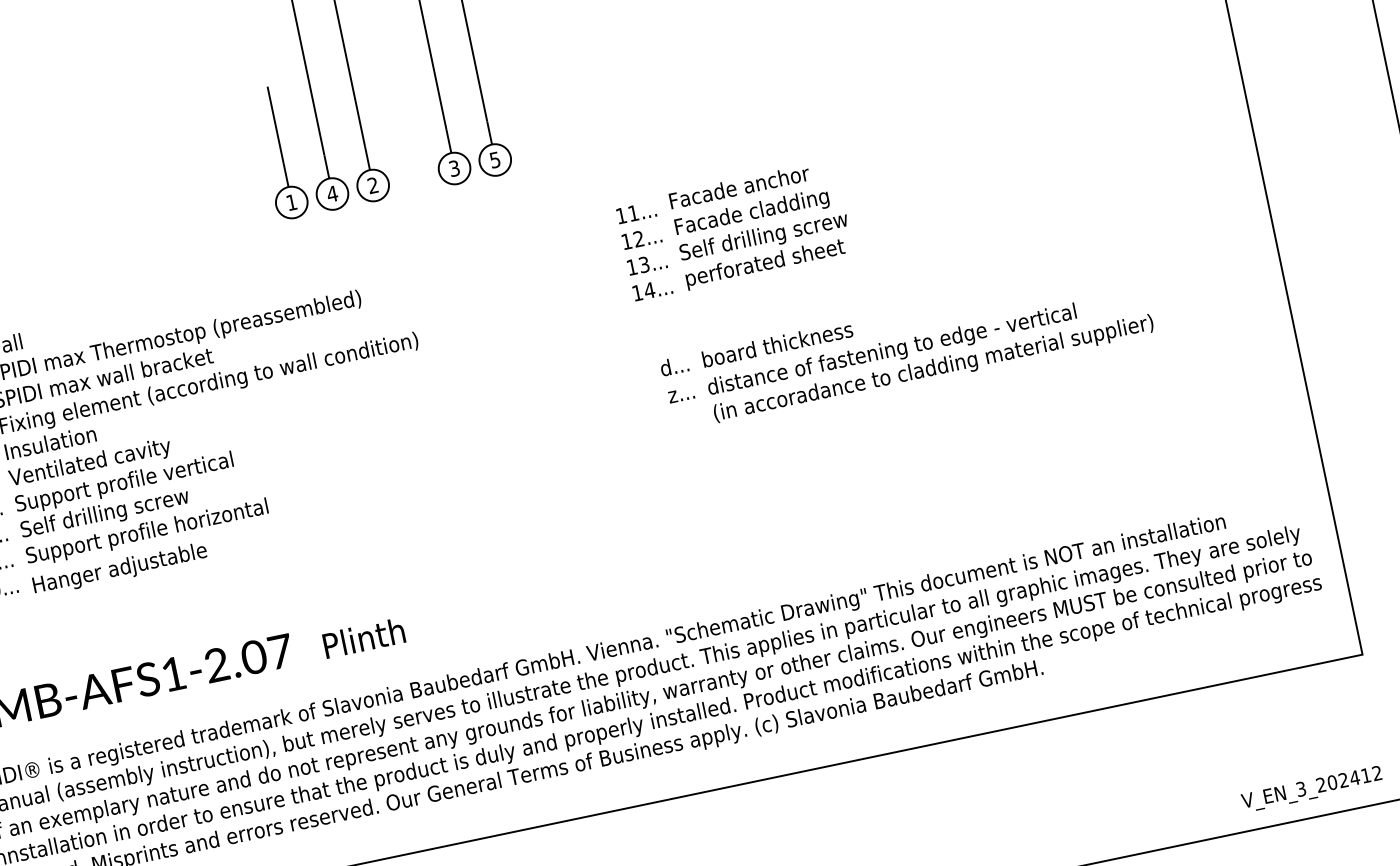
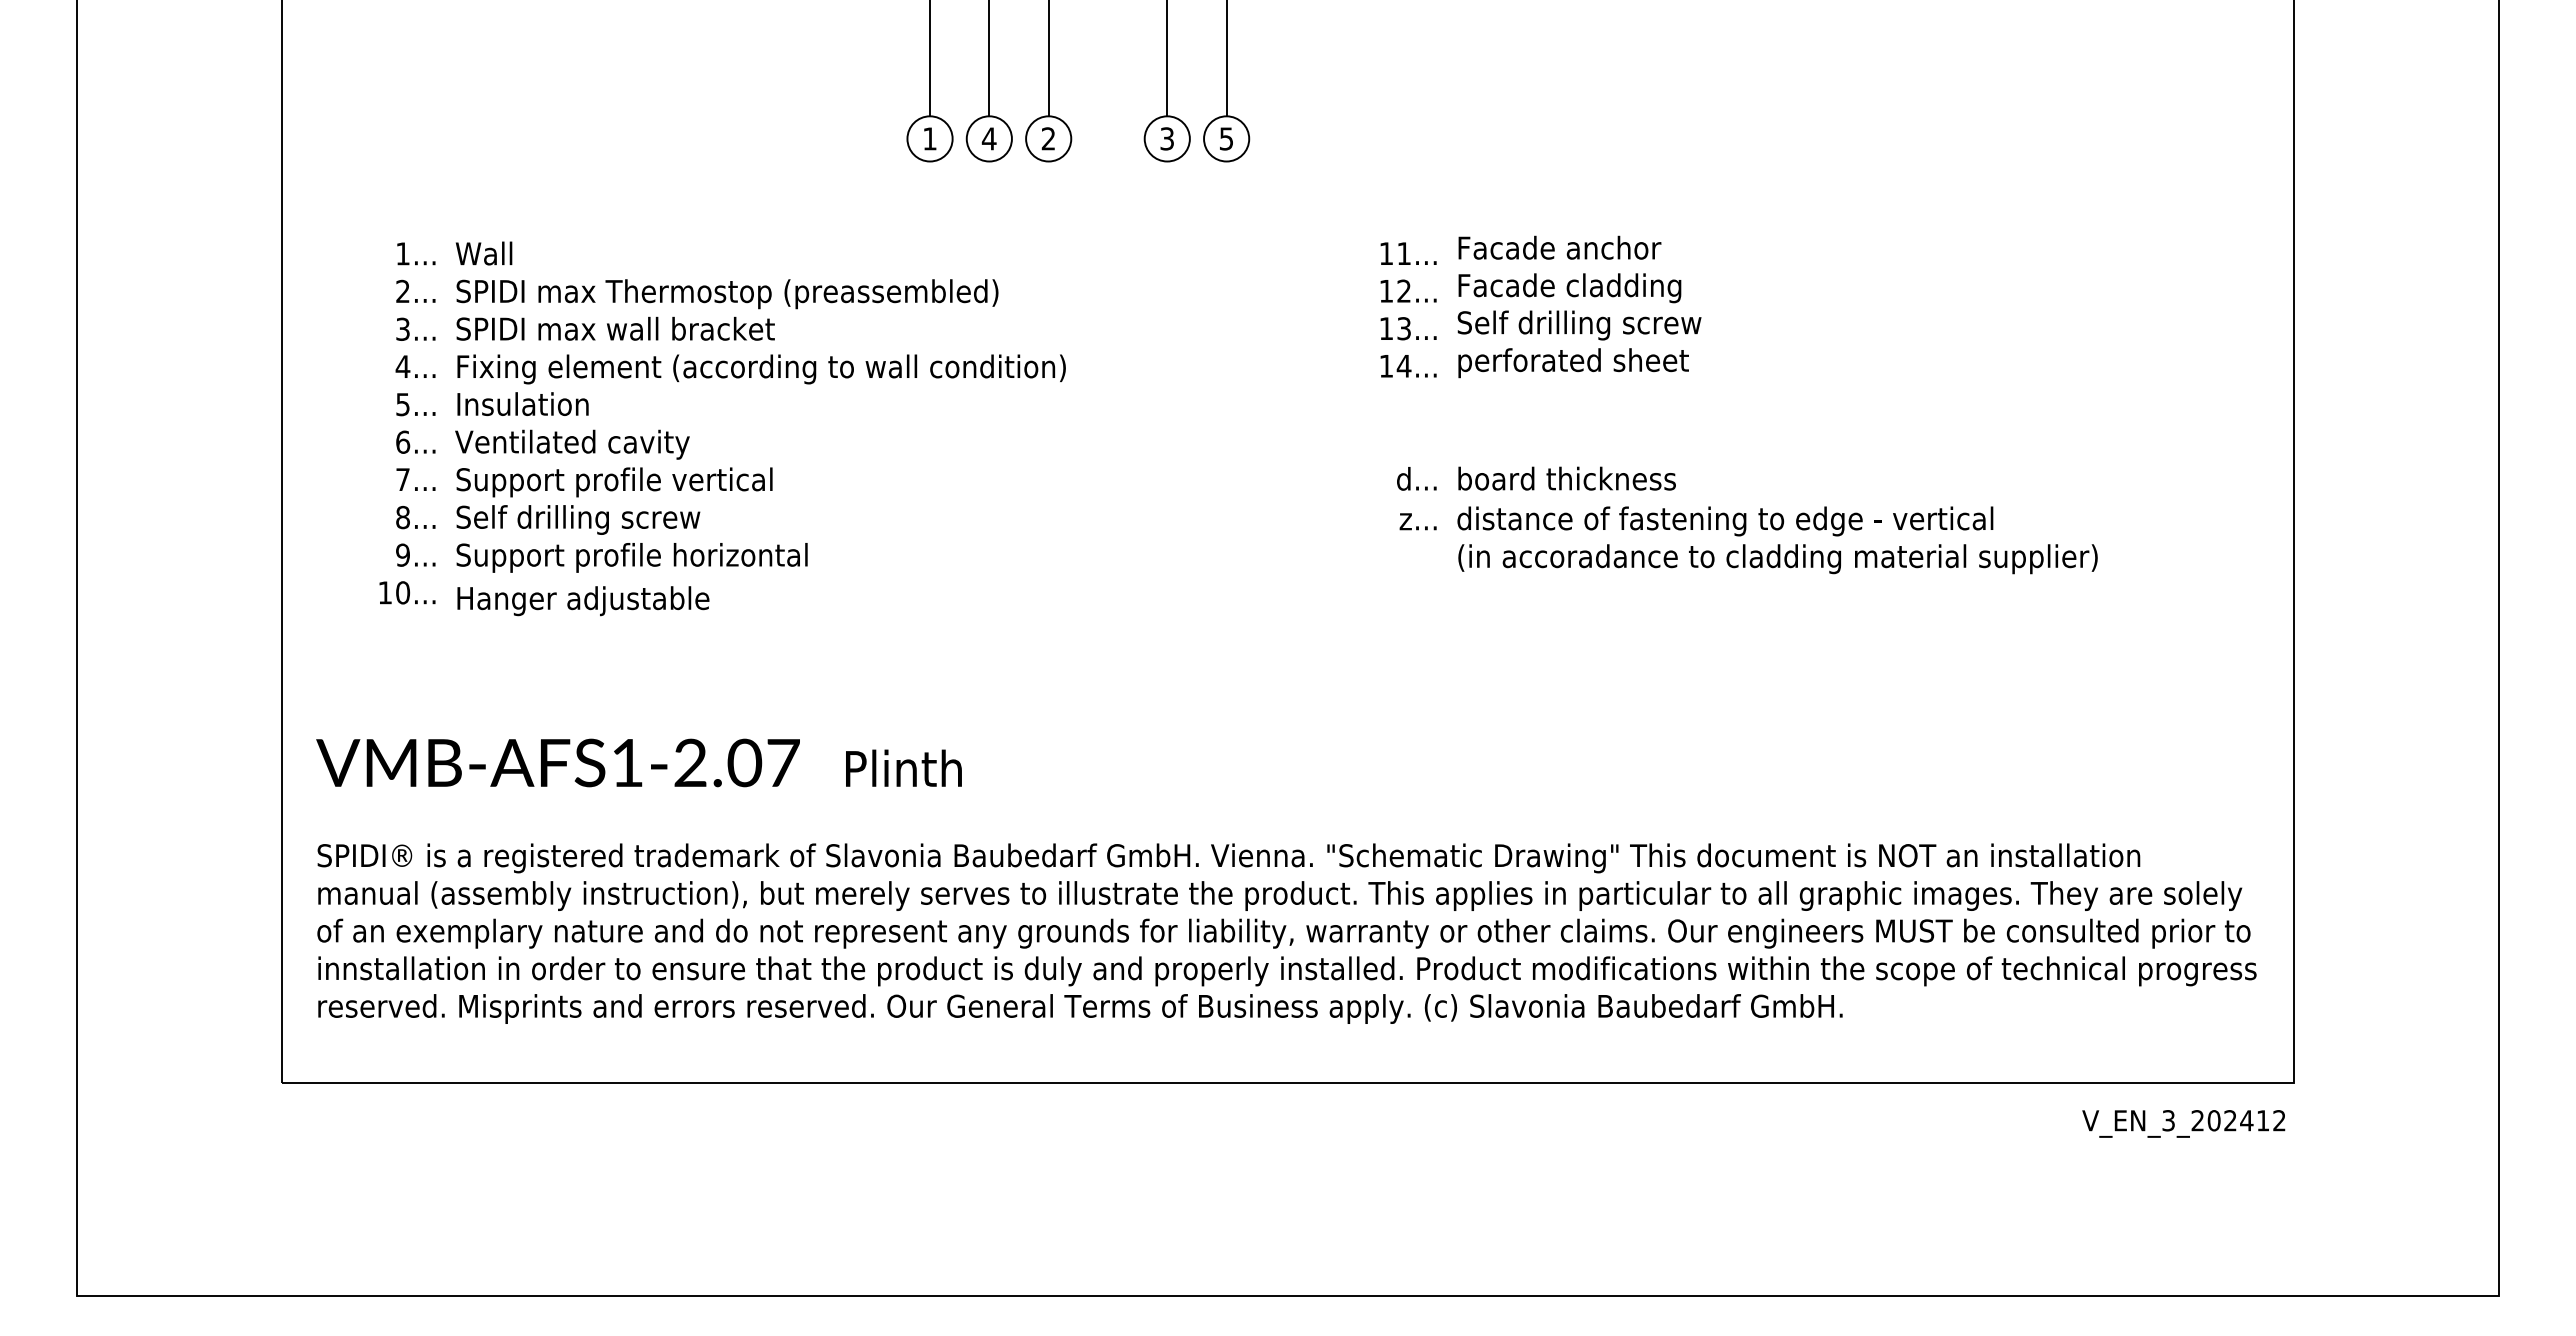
text: (1311, 788) -> (2183, 1123), moved

